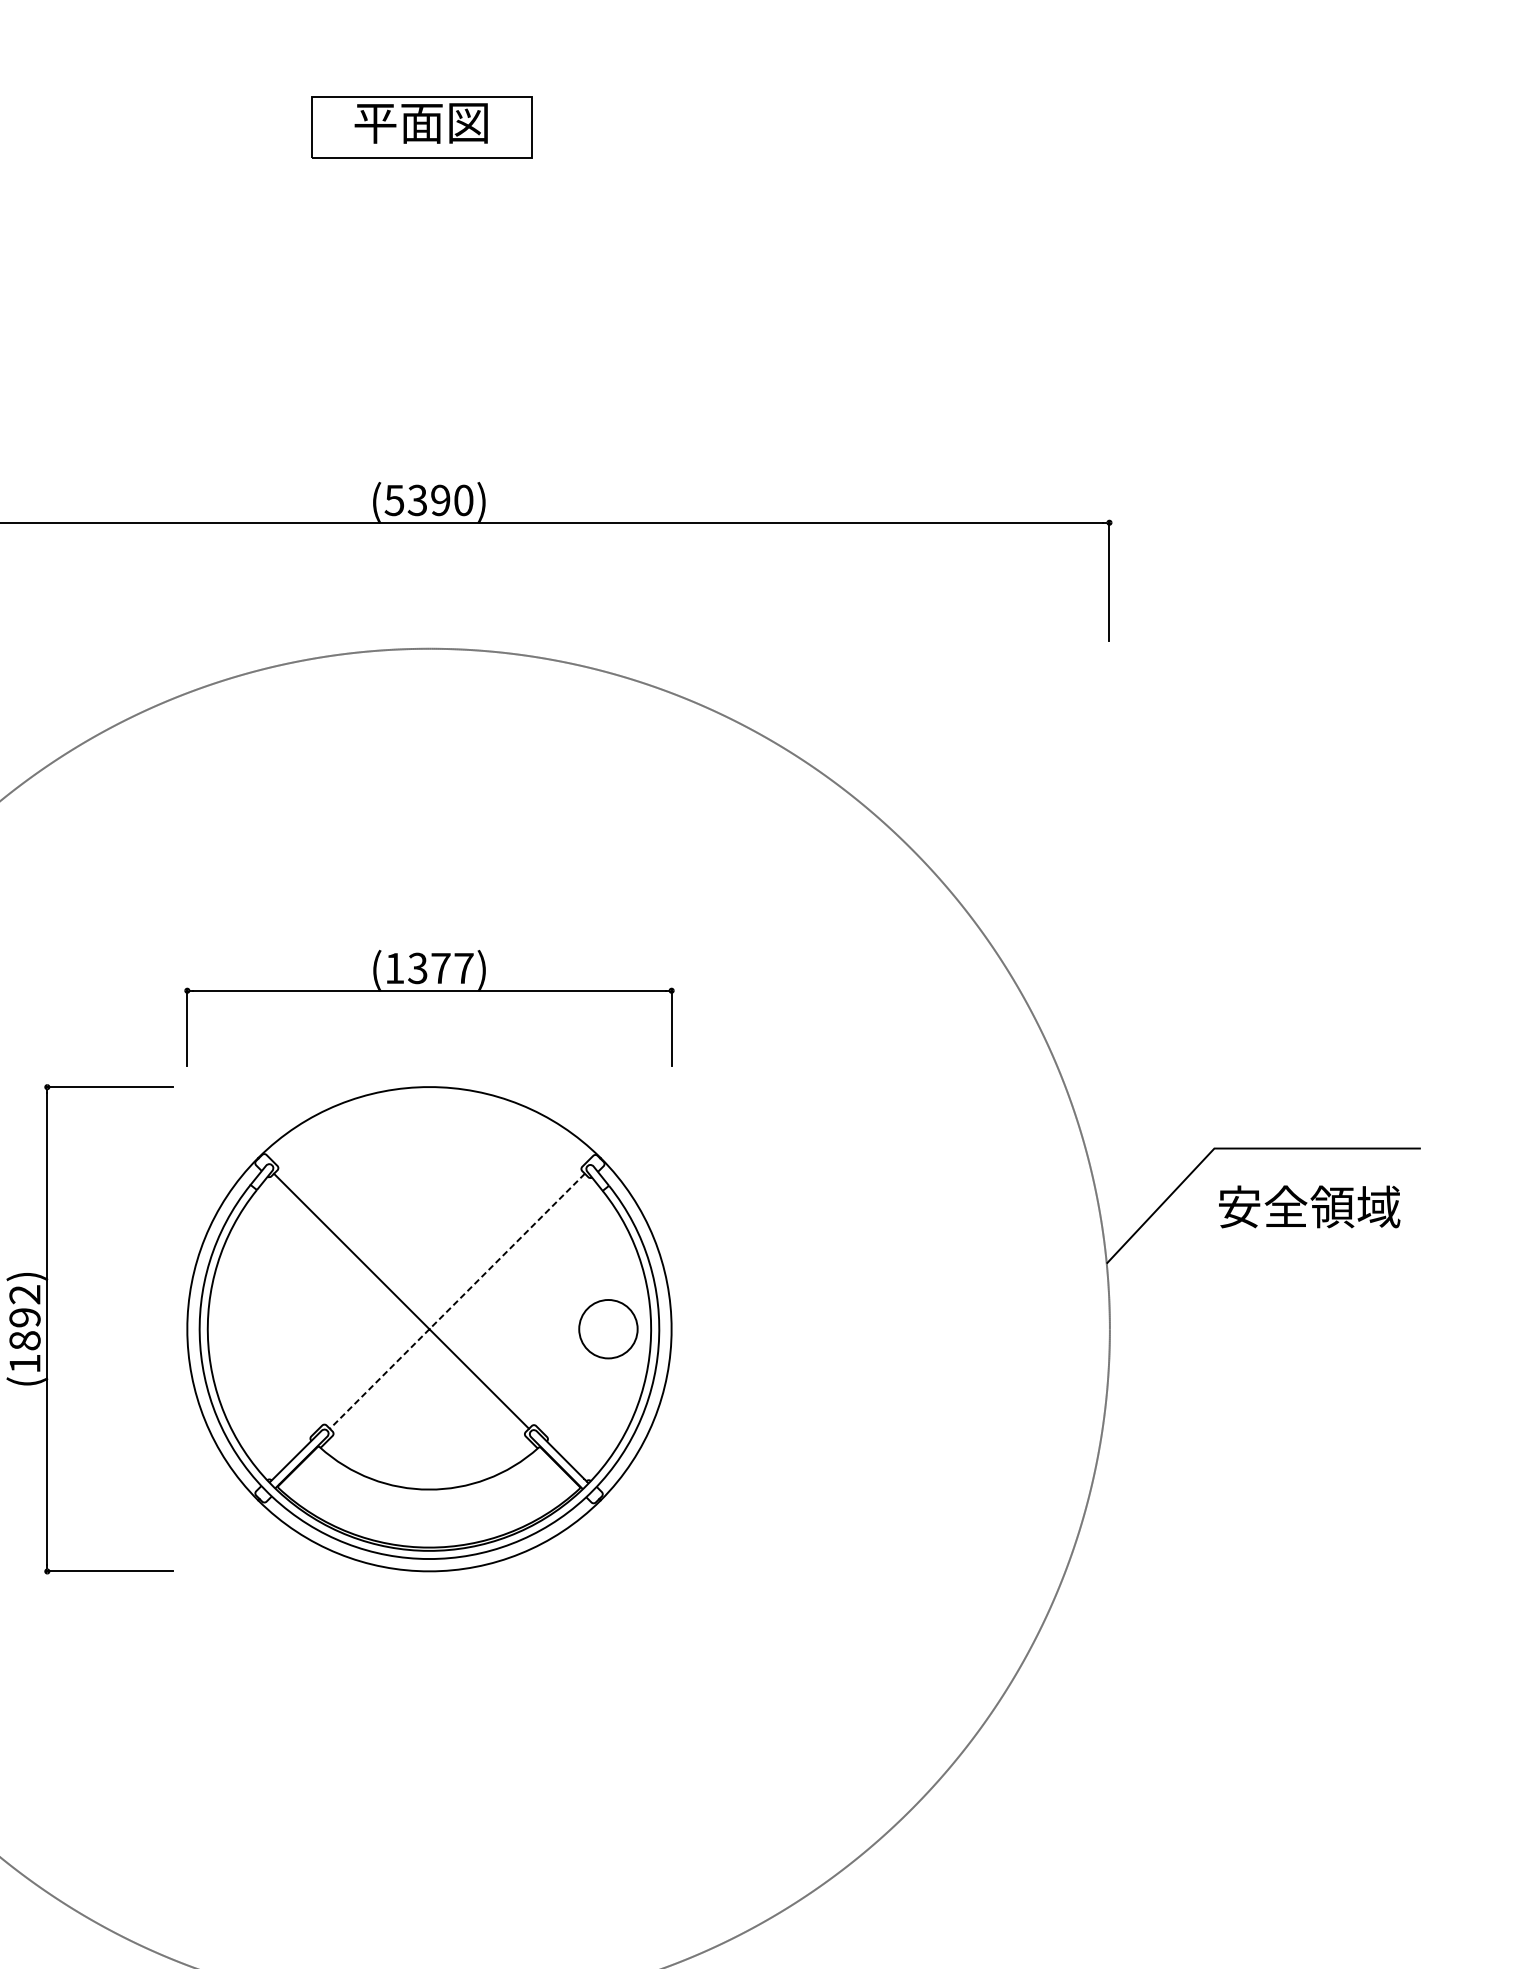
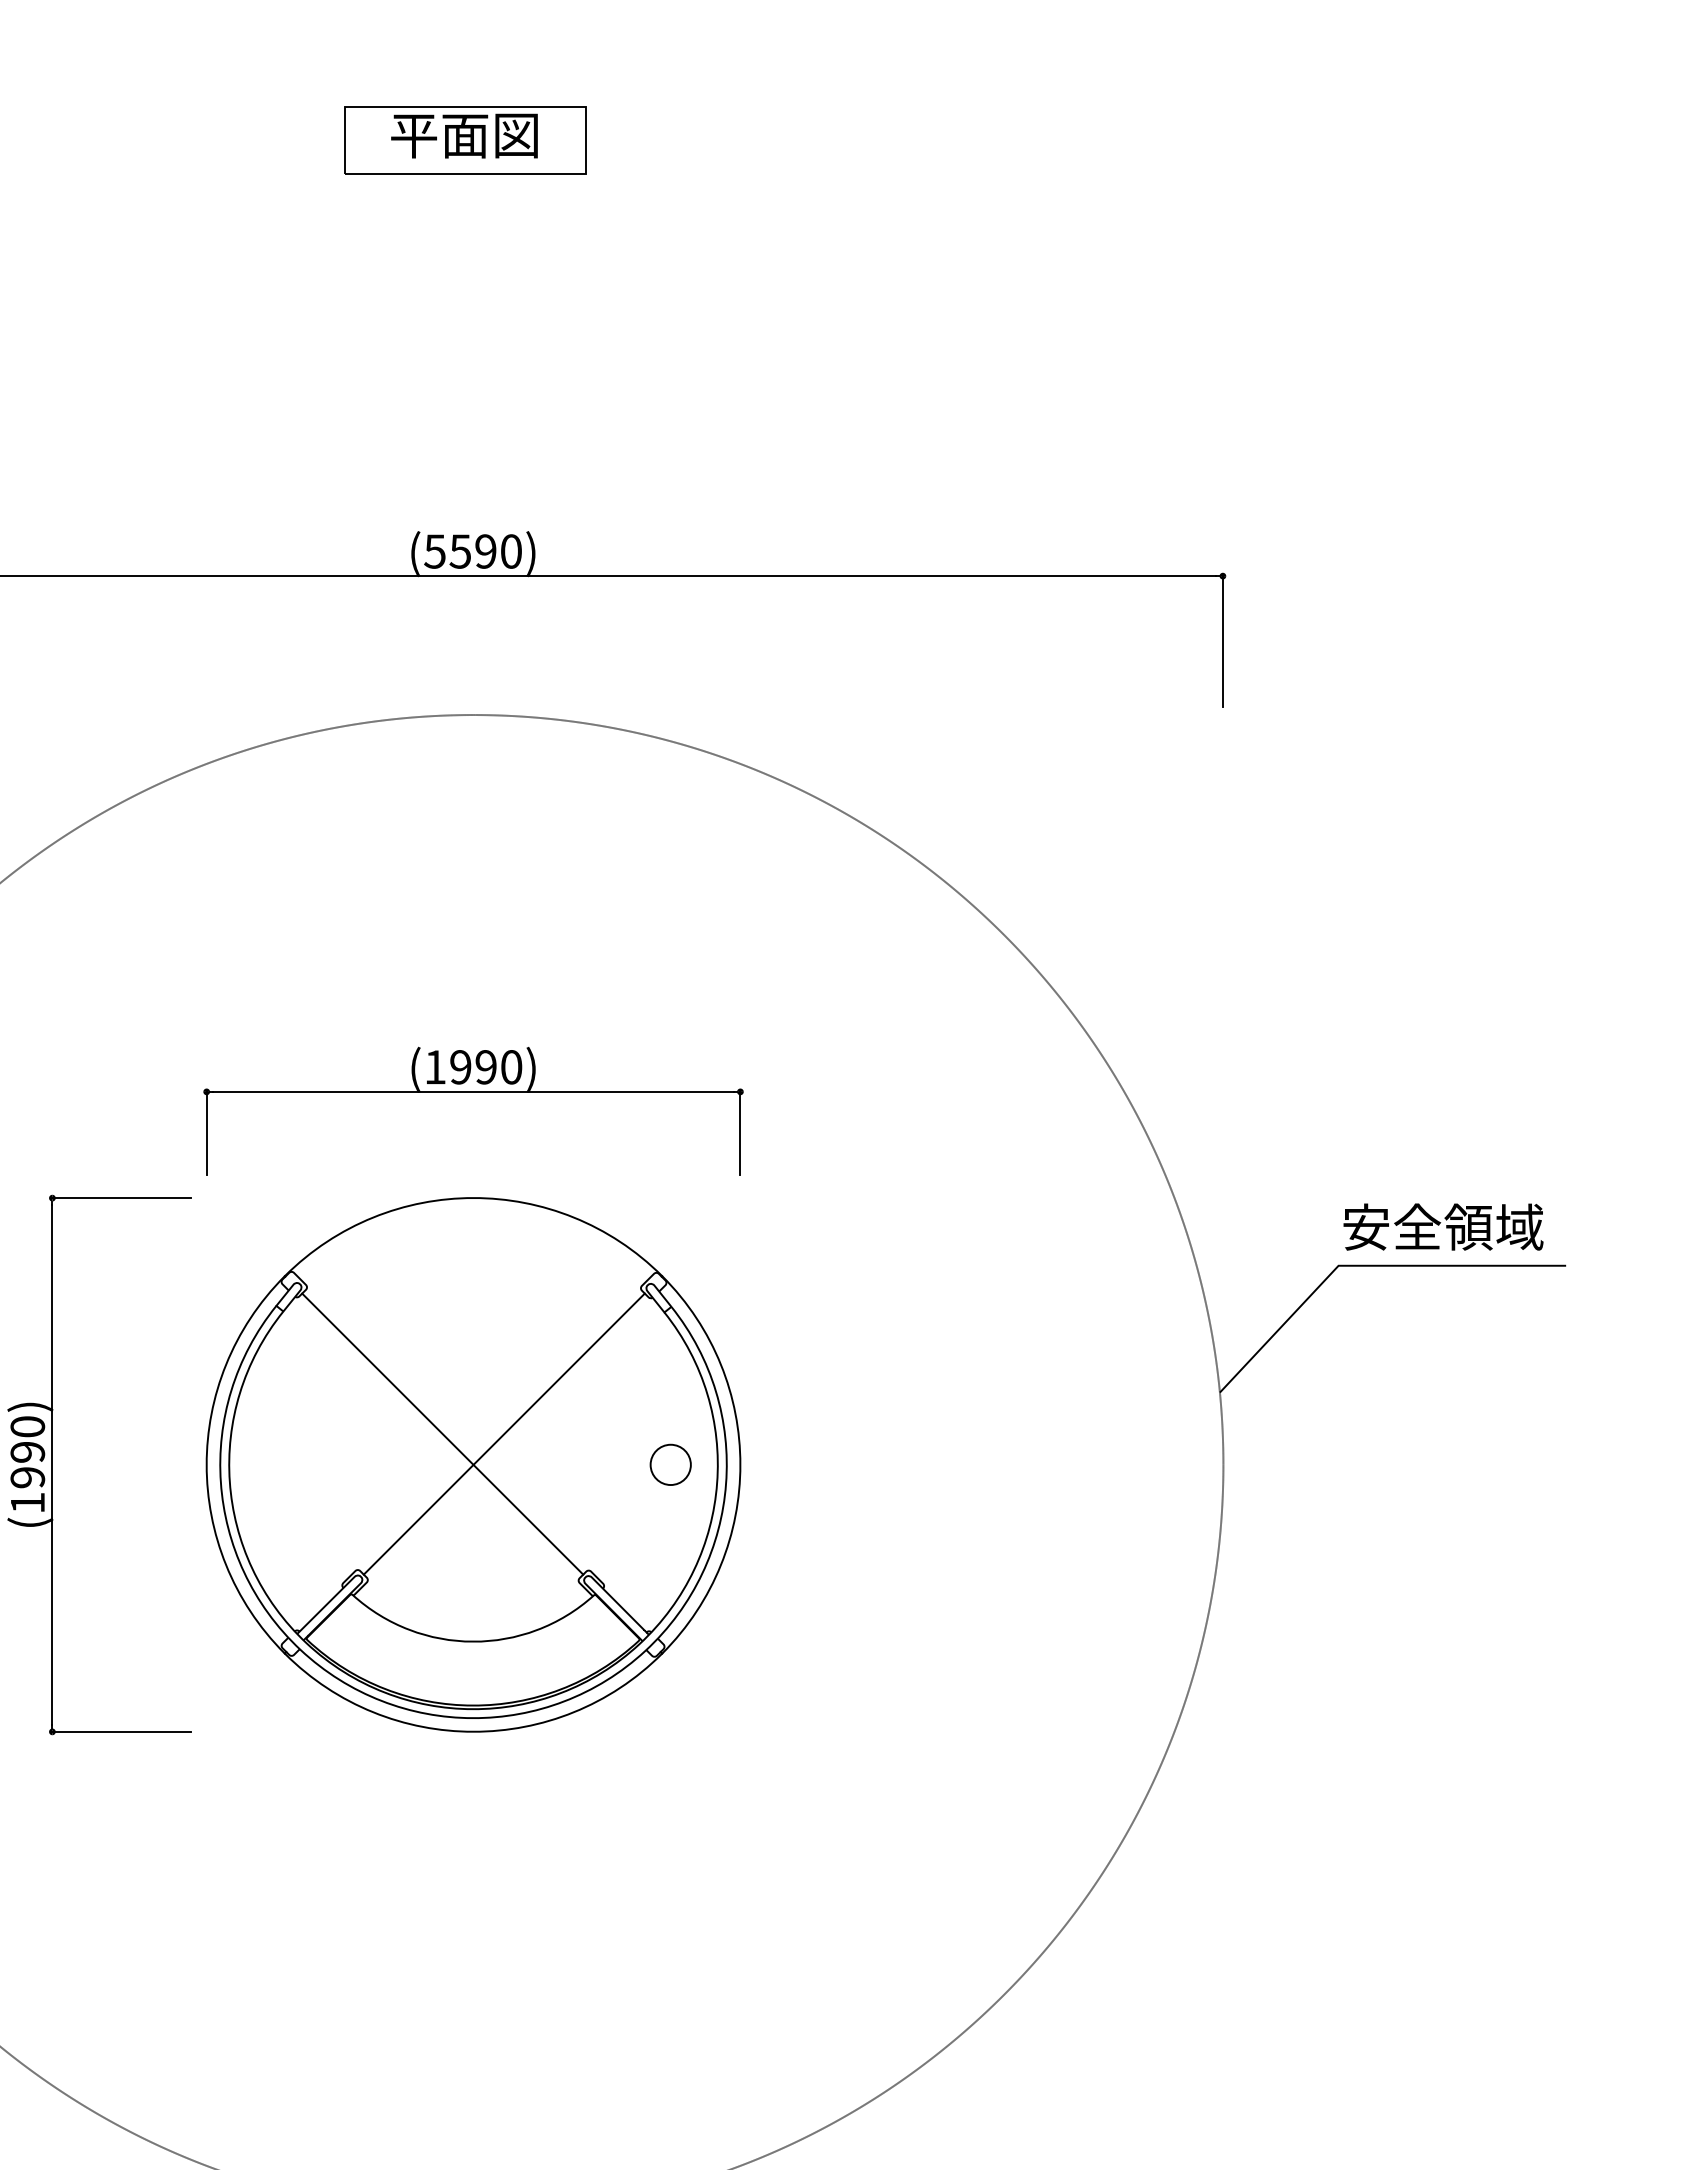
text: (416, 500) -> (459, 551), (5390) -> (5590)
text: (440, 968) -> (485, 1067), (1377) -> (1990)
text: (1309, 1206) -> (1443, 1226), moved
line: (457, 1301) -> (504, 1434), dashed -> solid
text: (24, 1317) -> (27, 1452), (1892) -> (1990)
circle: (608, 1328) -> (670, 1464), size x0.62

